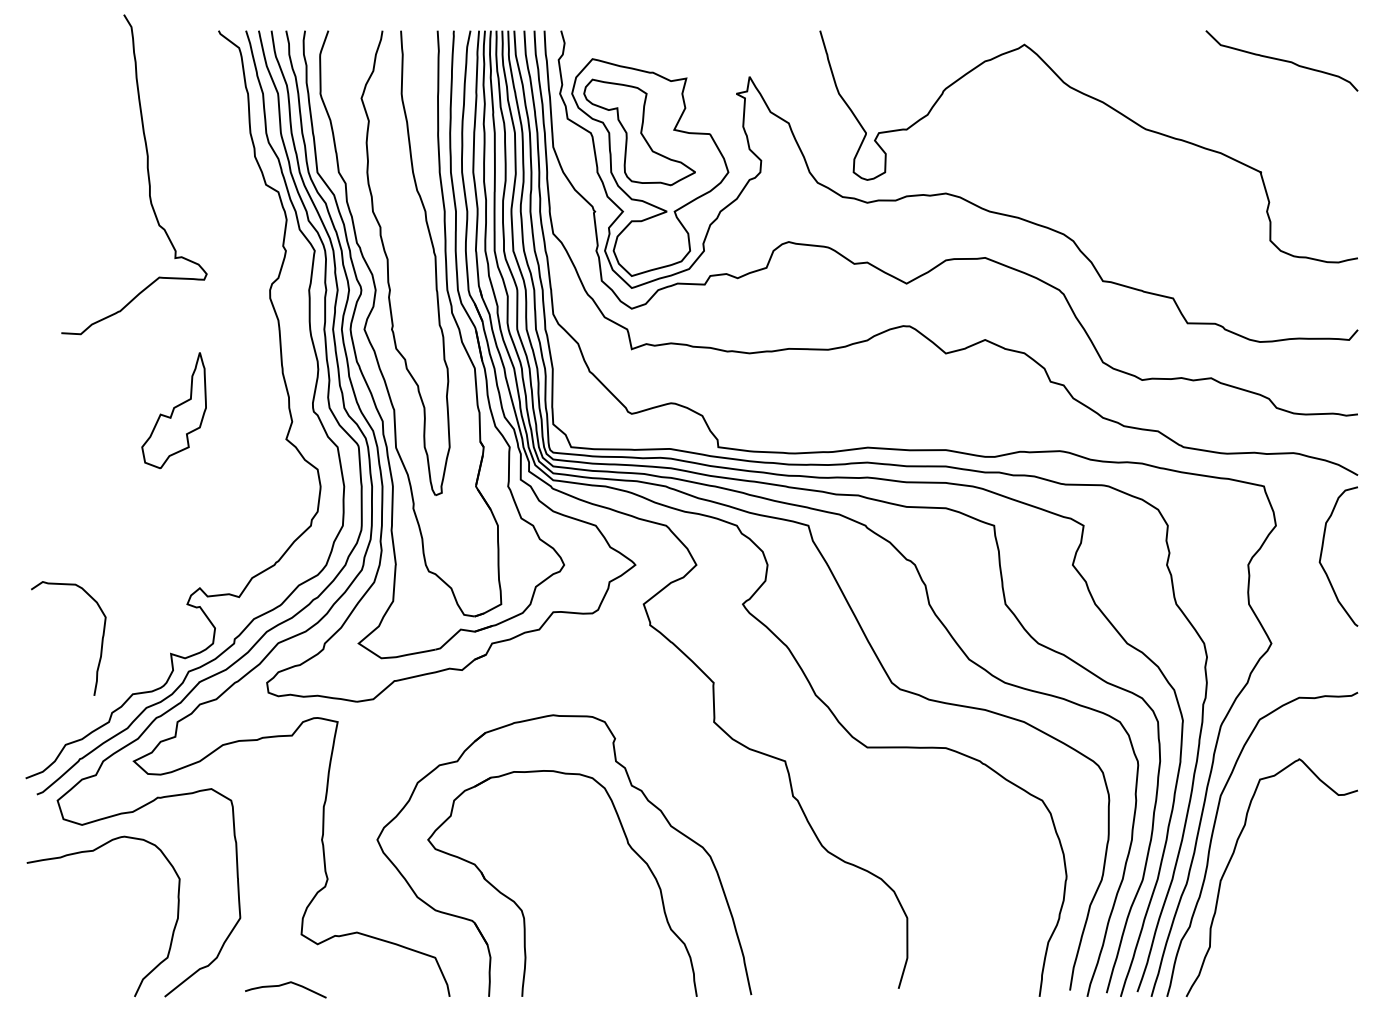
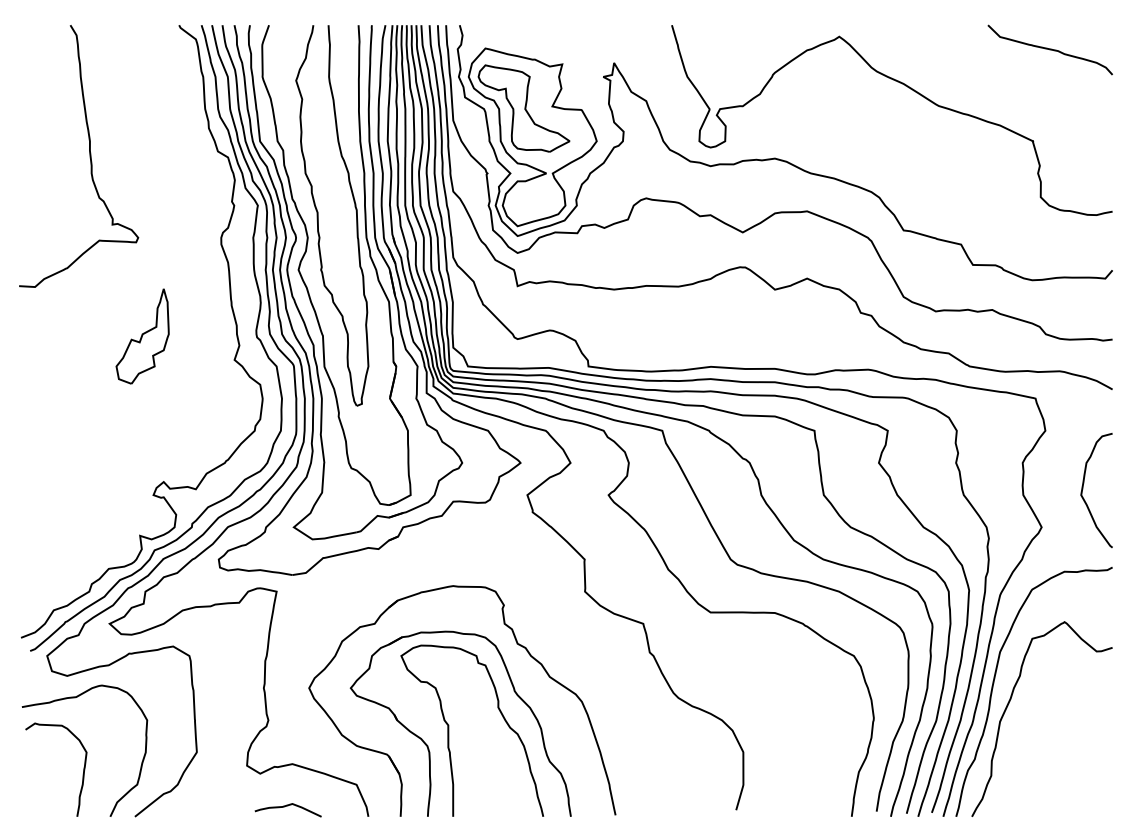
curve: (147, 174) -> (89, 156), moved
curve: (1322, 553) -> (1083, 487), moved
curve: (101, 639) -> (83, 770), moved
curve: (548, 891) -> (449, 730), added
curve: (284, 985) -> (287, 806), moved

